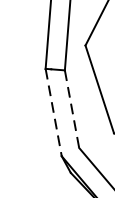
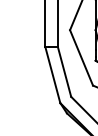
line: (71, 109) -> (64, 72), dashed -> solid
line: (53, 112) -> (52, 75), dashed -> solid

